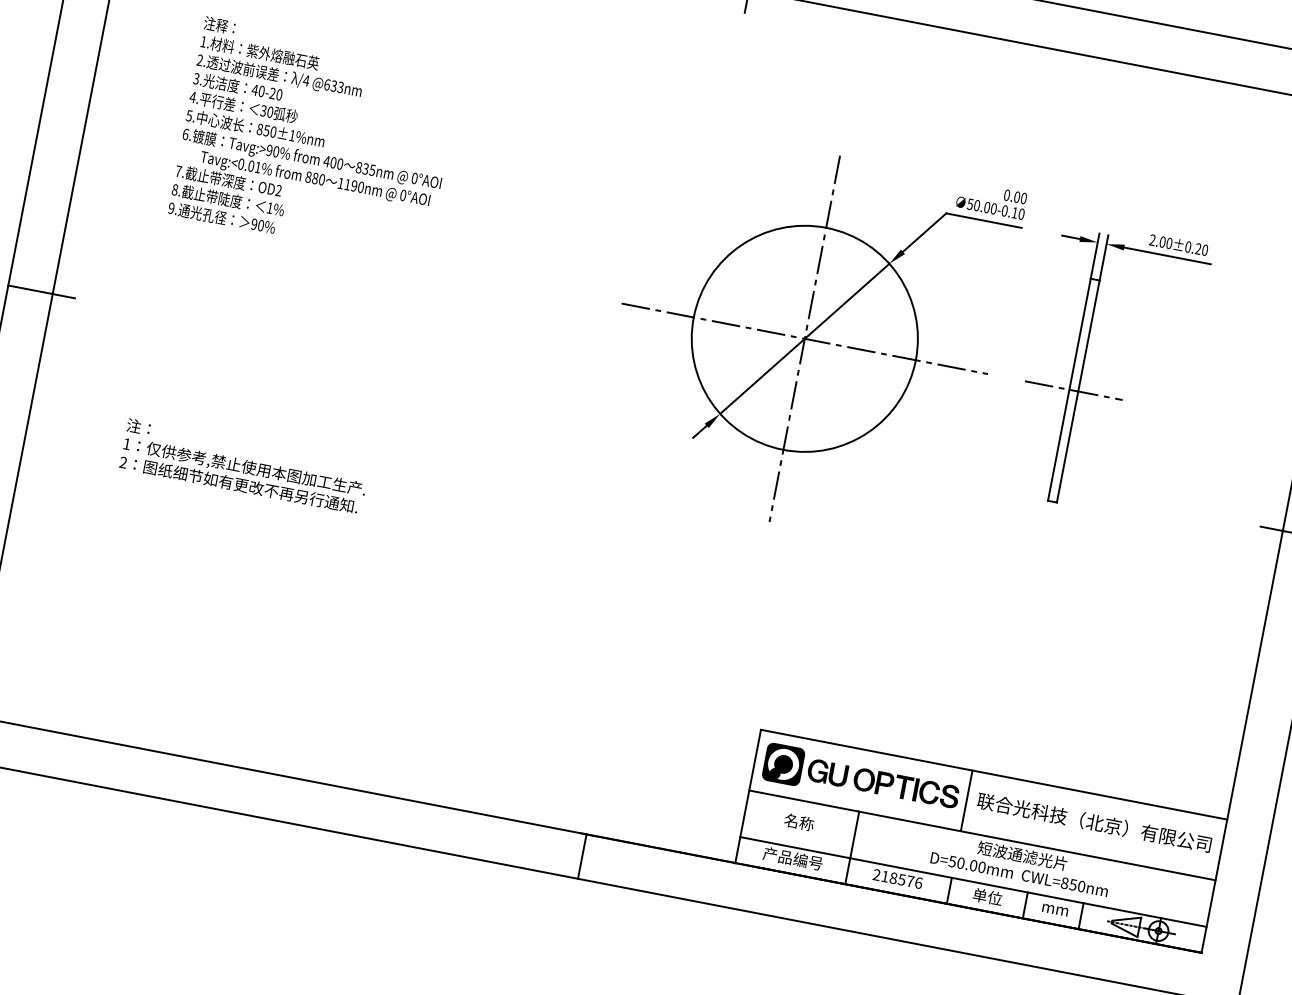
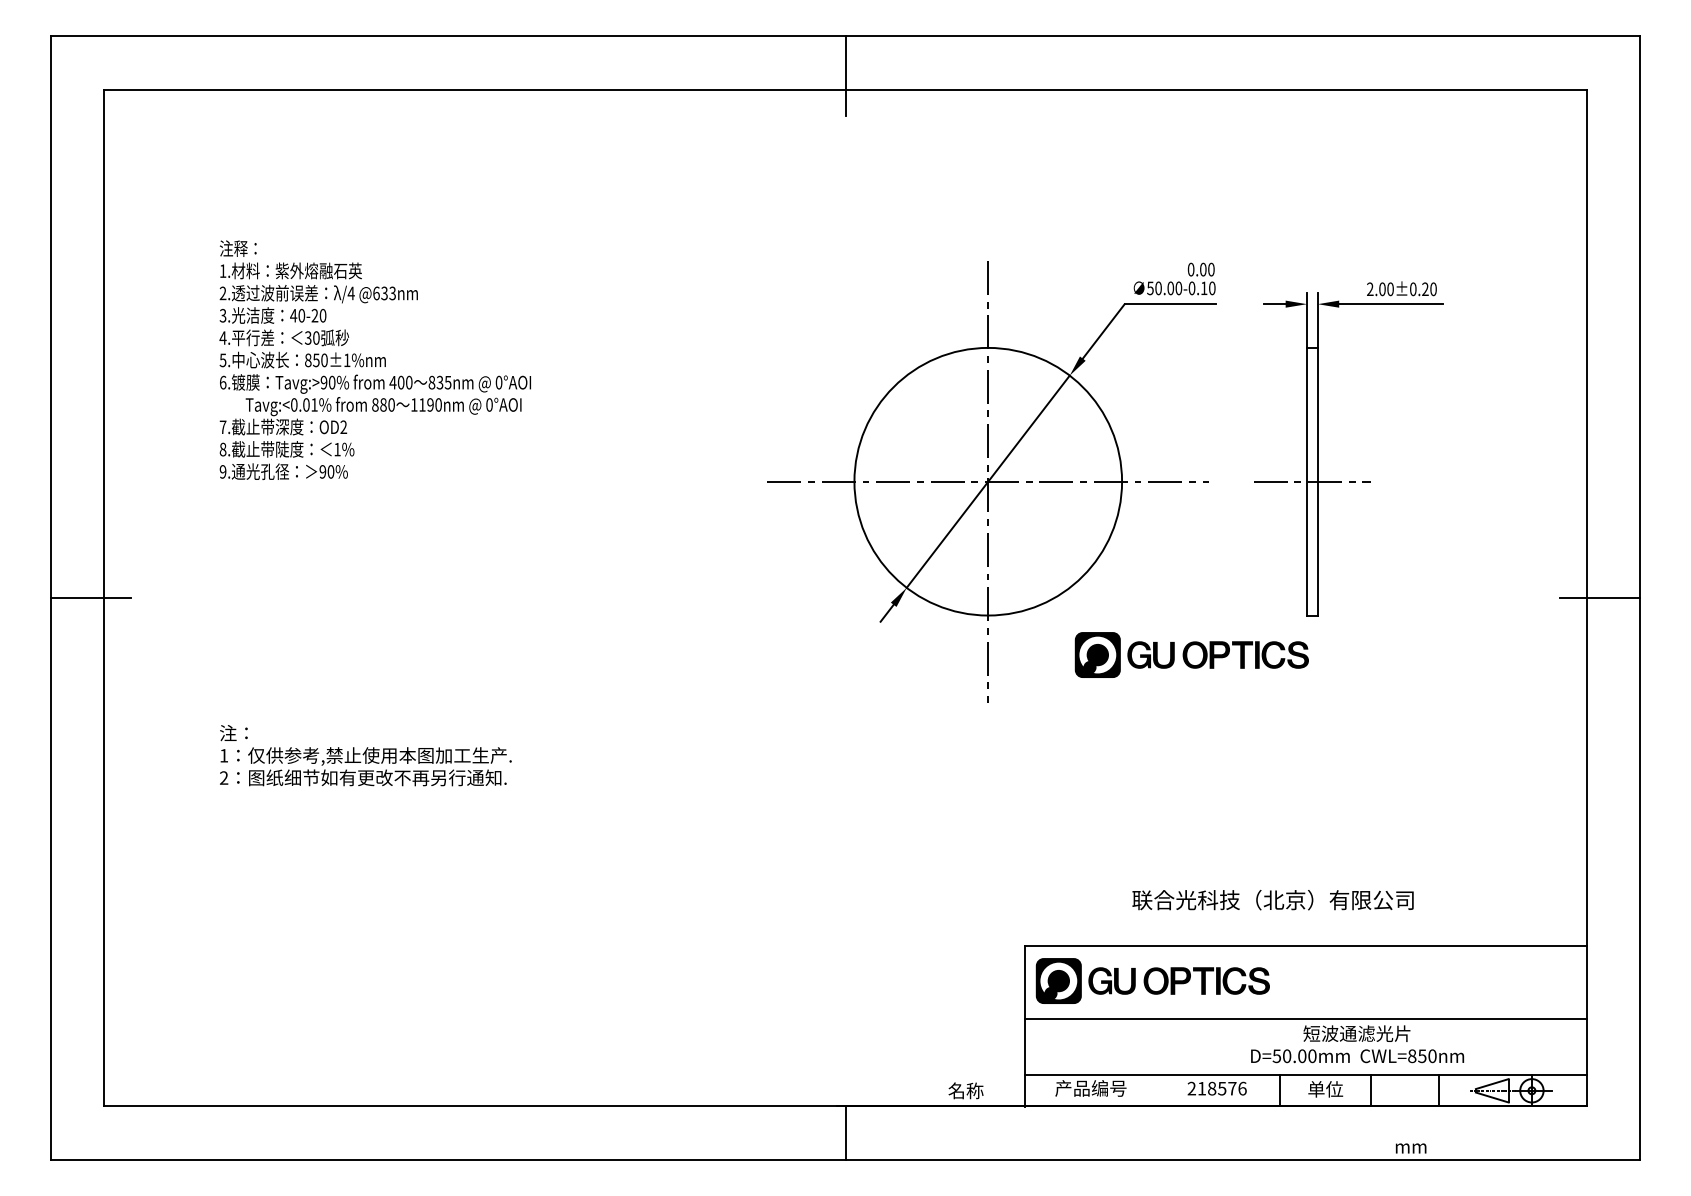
part: (945, 514) -> (1191, 654), added
line: (966, 800) -> (1279, 981), removed
text: (798, 821) -> (965, 1090), moved
text: (1093, 822) -> (1272, 900), moved
line: (852, 847) -> (1157, 1062), removed
text: (1054, 909) -> (1410, 1148), moved

